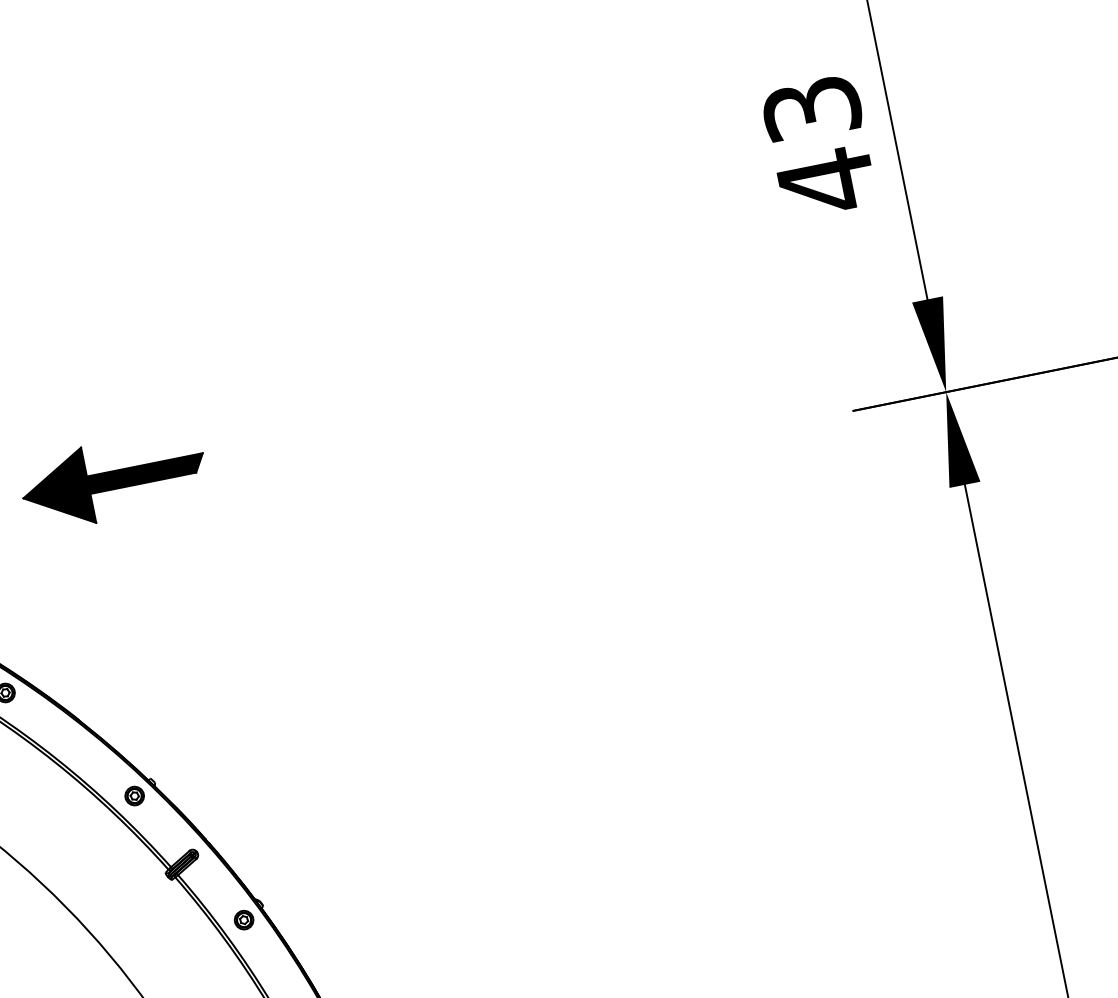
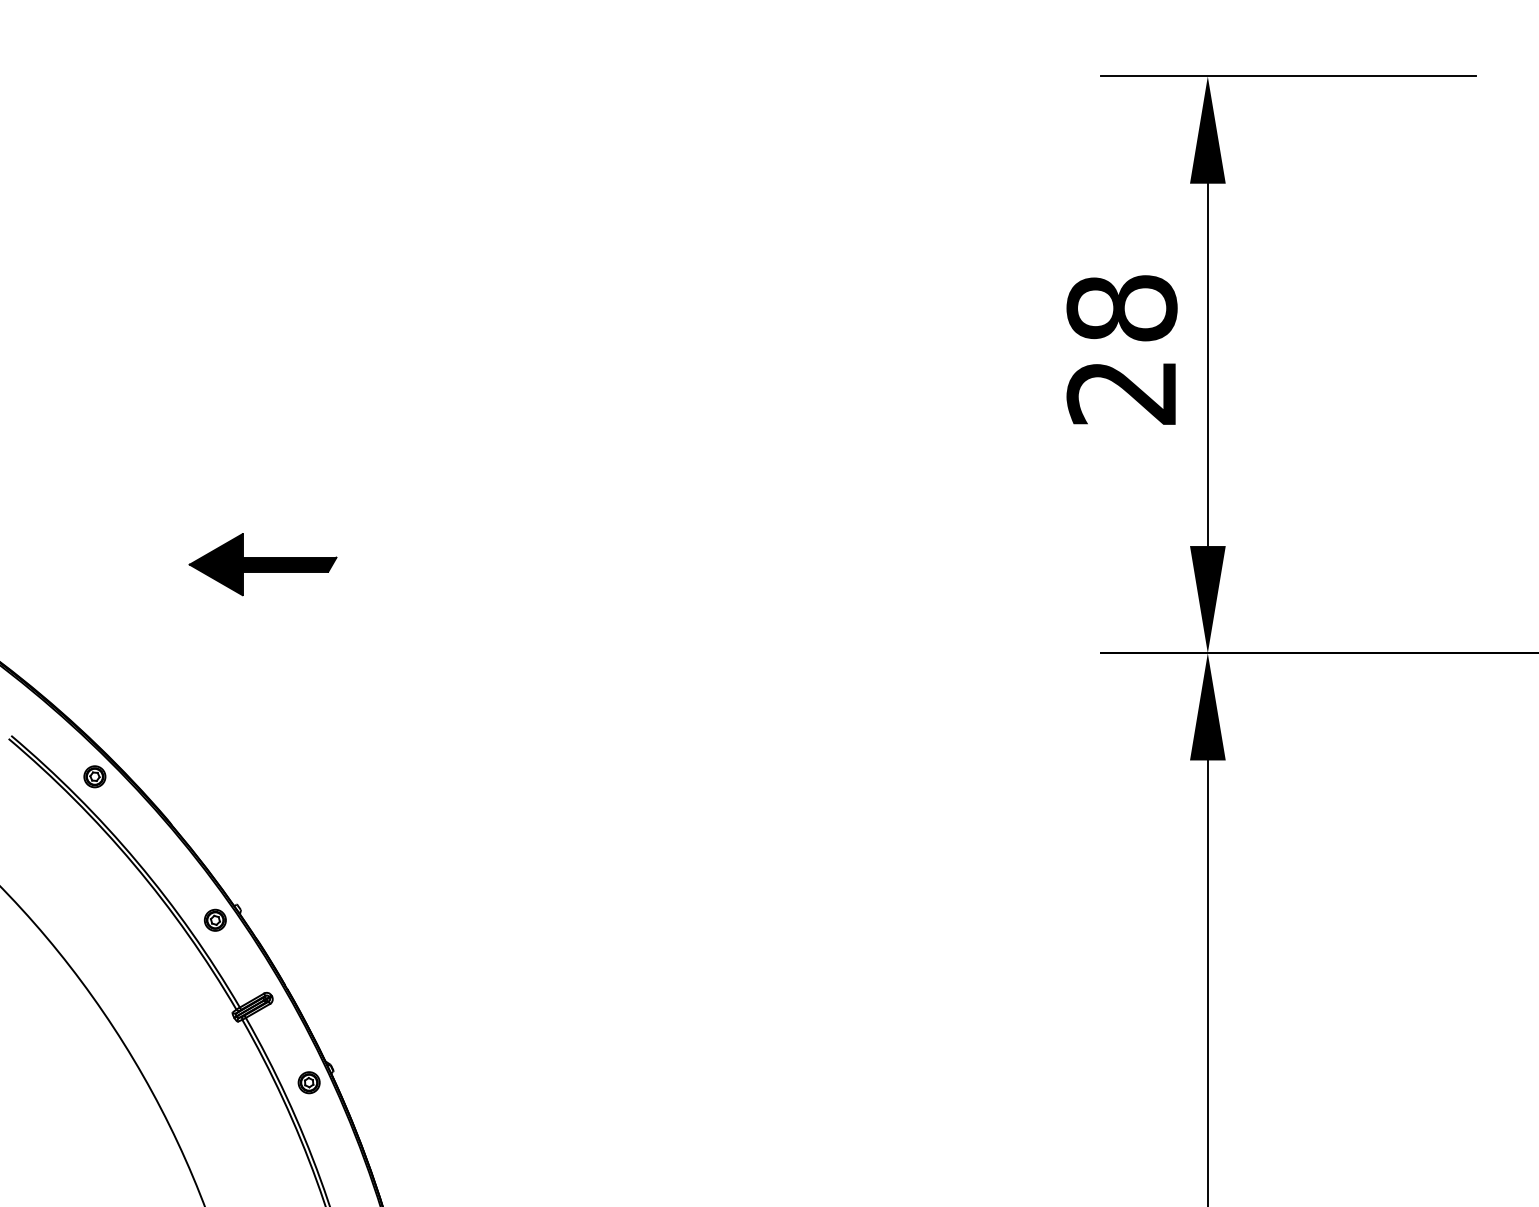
text: (818, 146) -> (1121, 351), 43 -> 28
part: (113, 480) -> (262, 564), size x0.7

